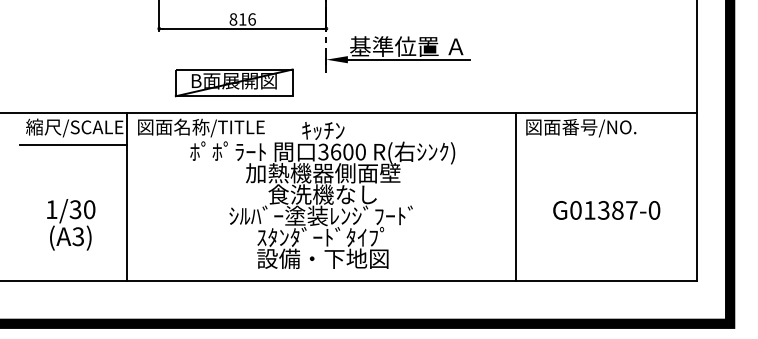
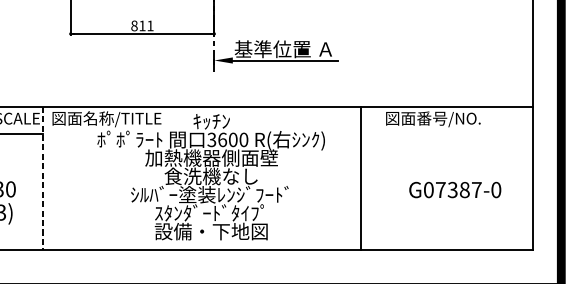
text: (251, 19) -> (150, 25), 816 -> 811
part: (233, 82) -> (134, 80), removed
line: (516, 196) -> (360, 178), moved
line: (126, 197) -> (42, 178), solid -> dashed
text: (589, 210) -> (440, 190), G01387-0 -> G07387-0

